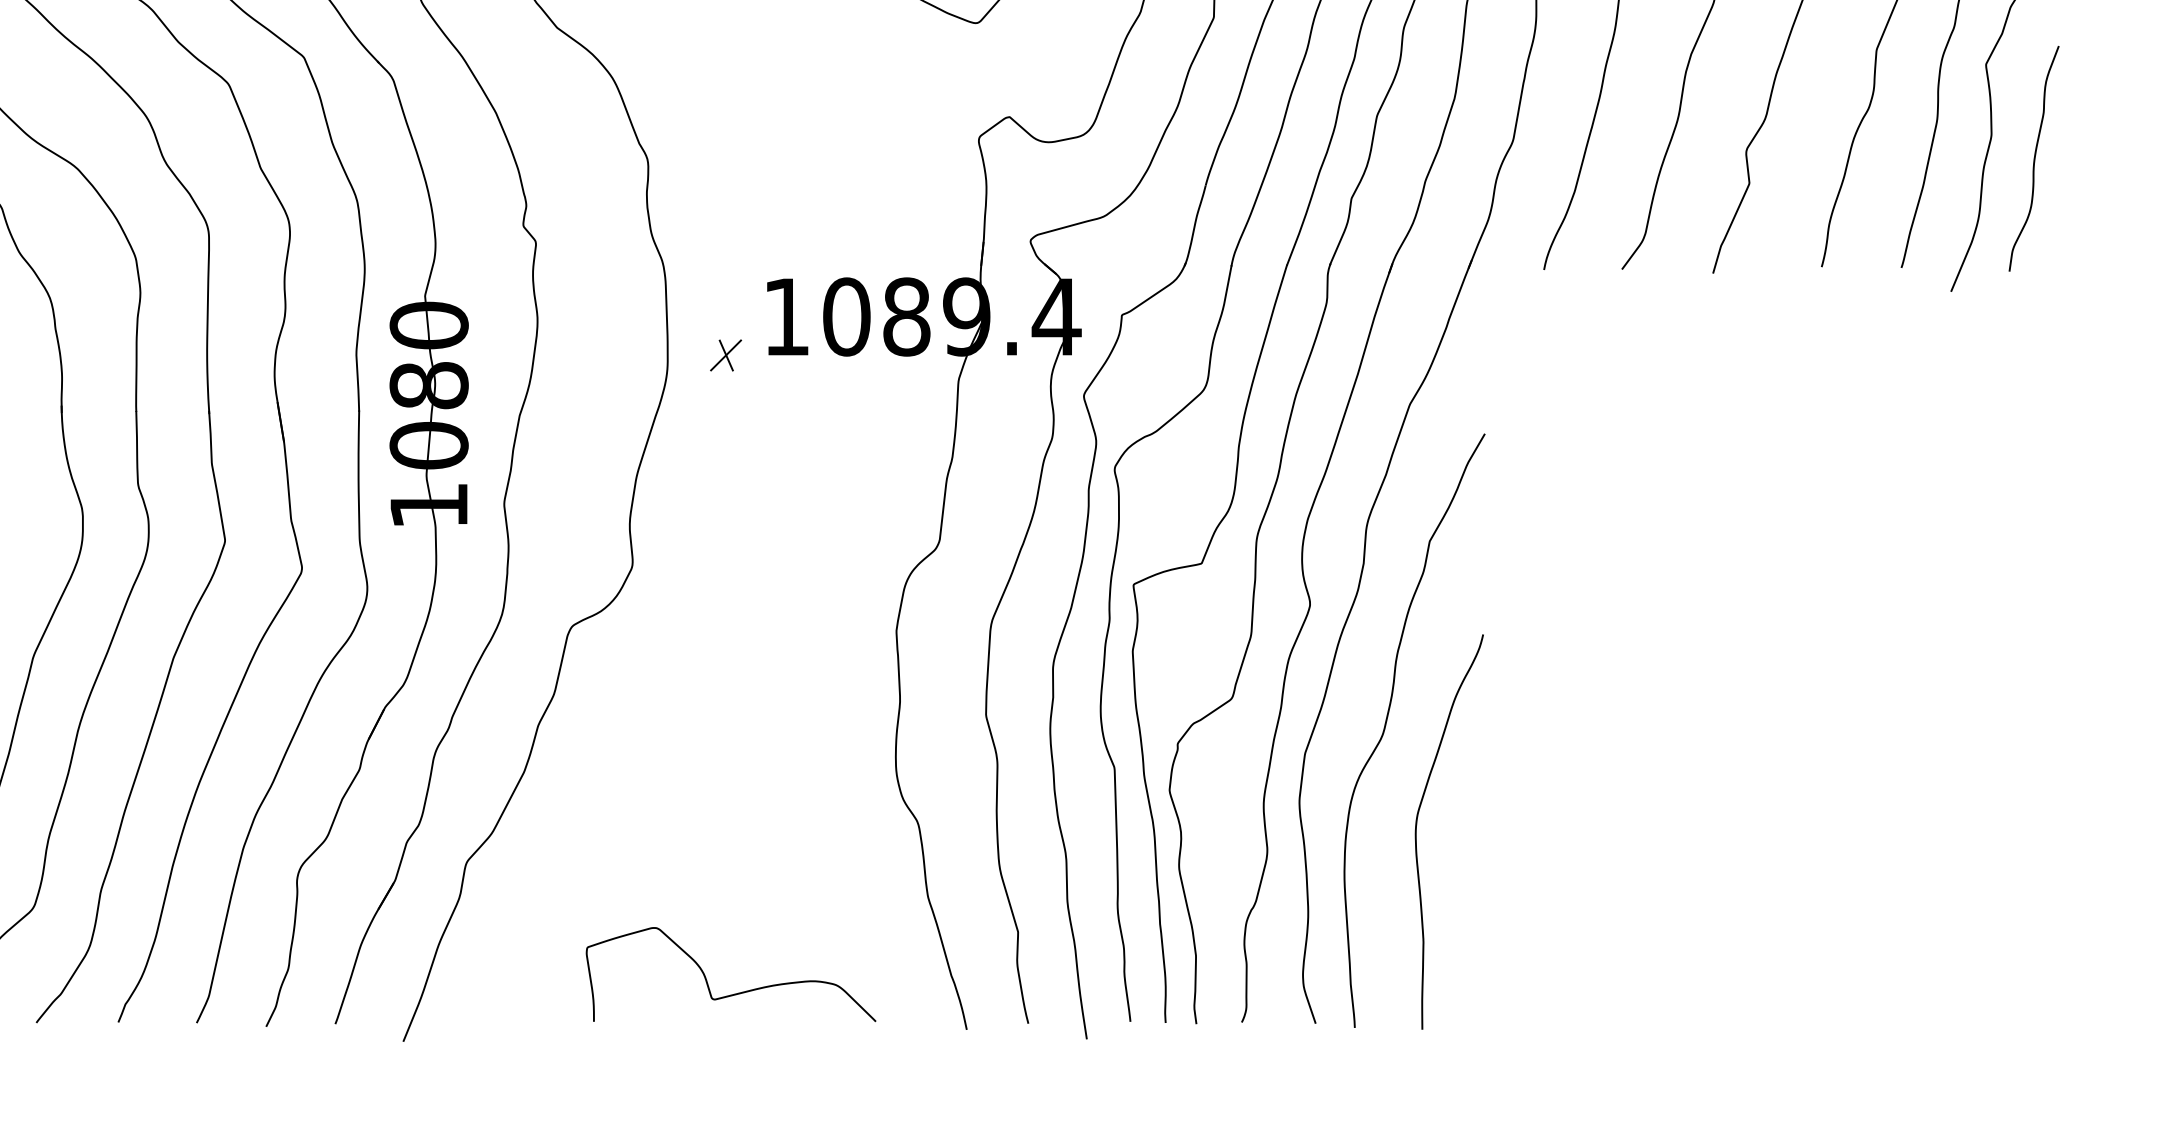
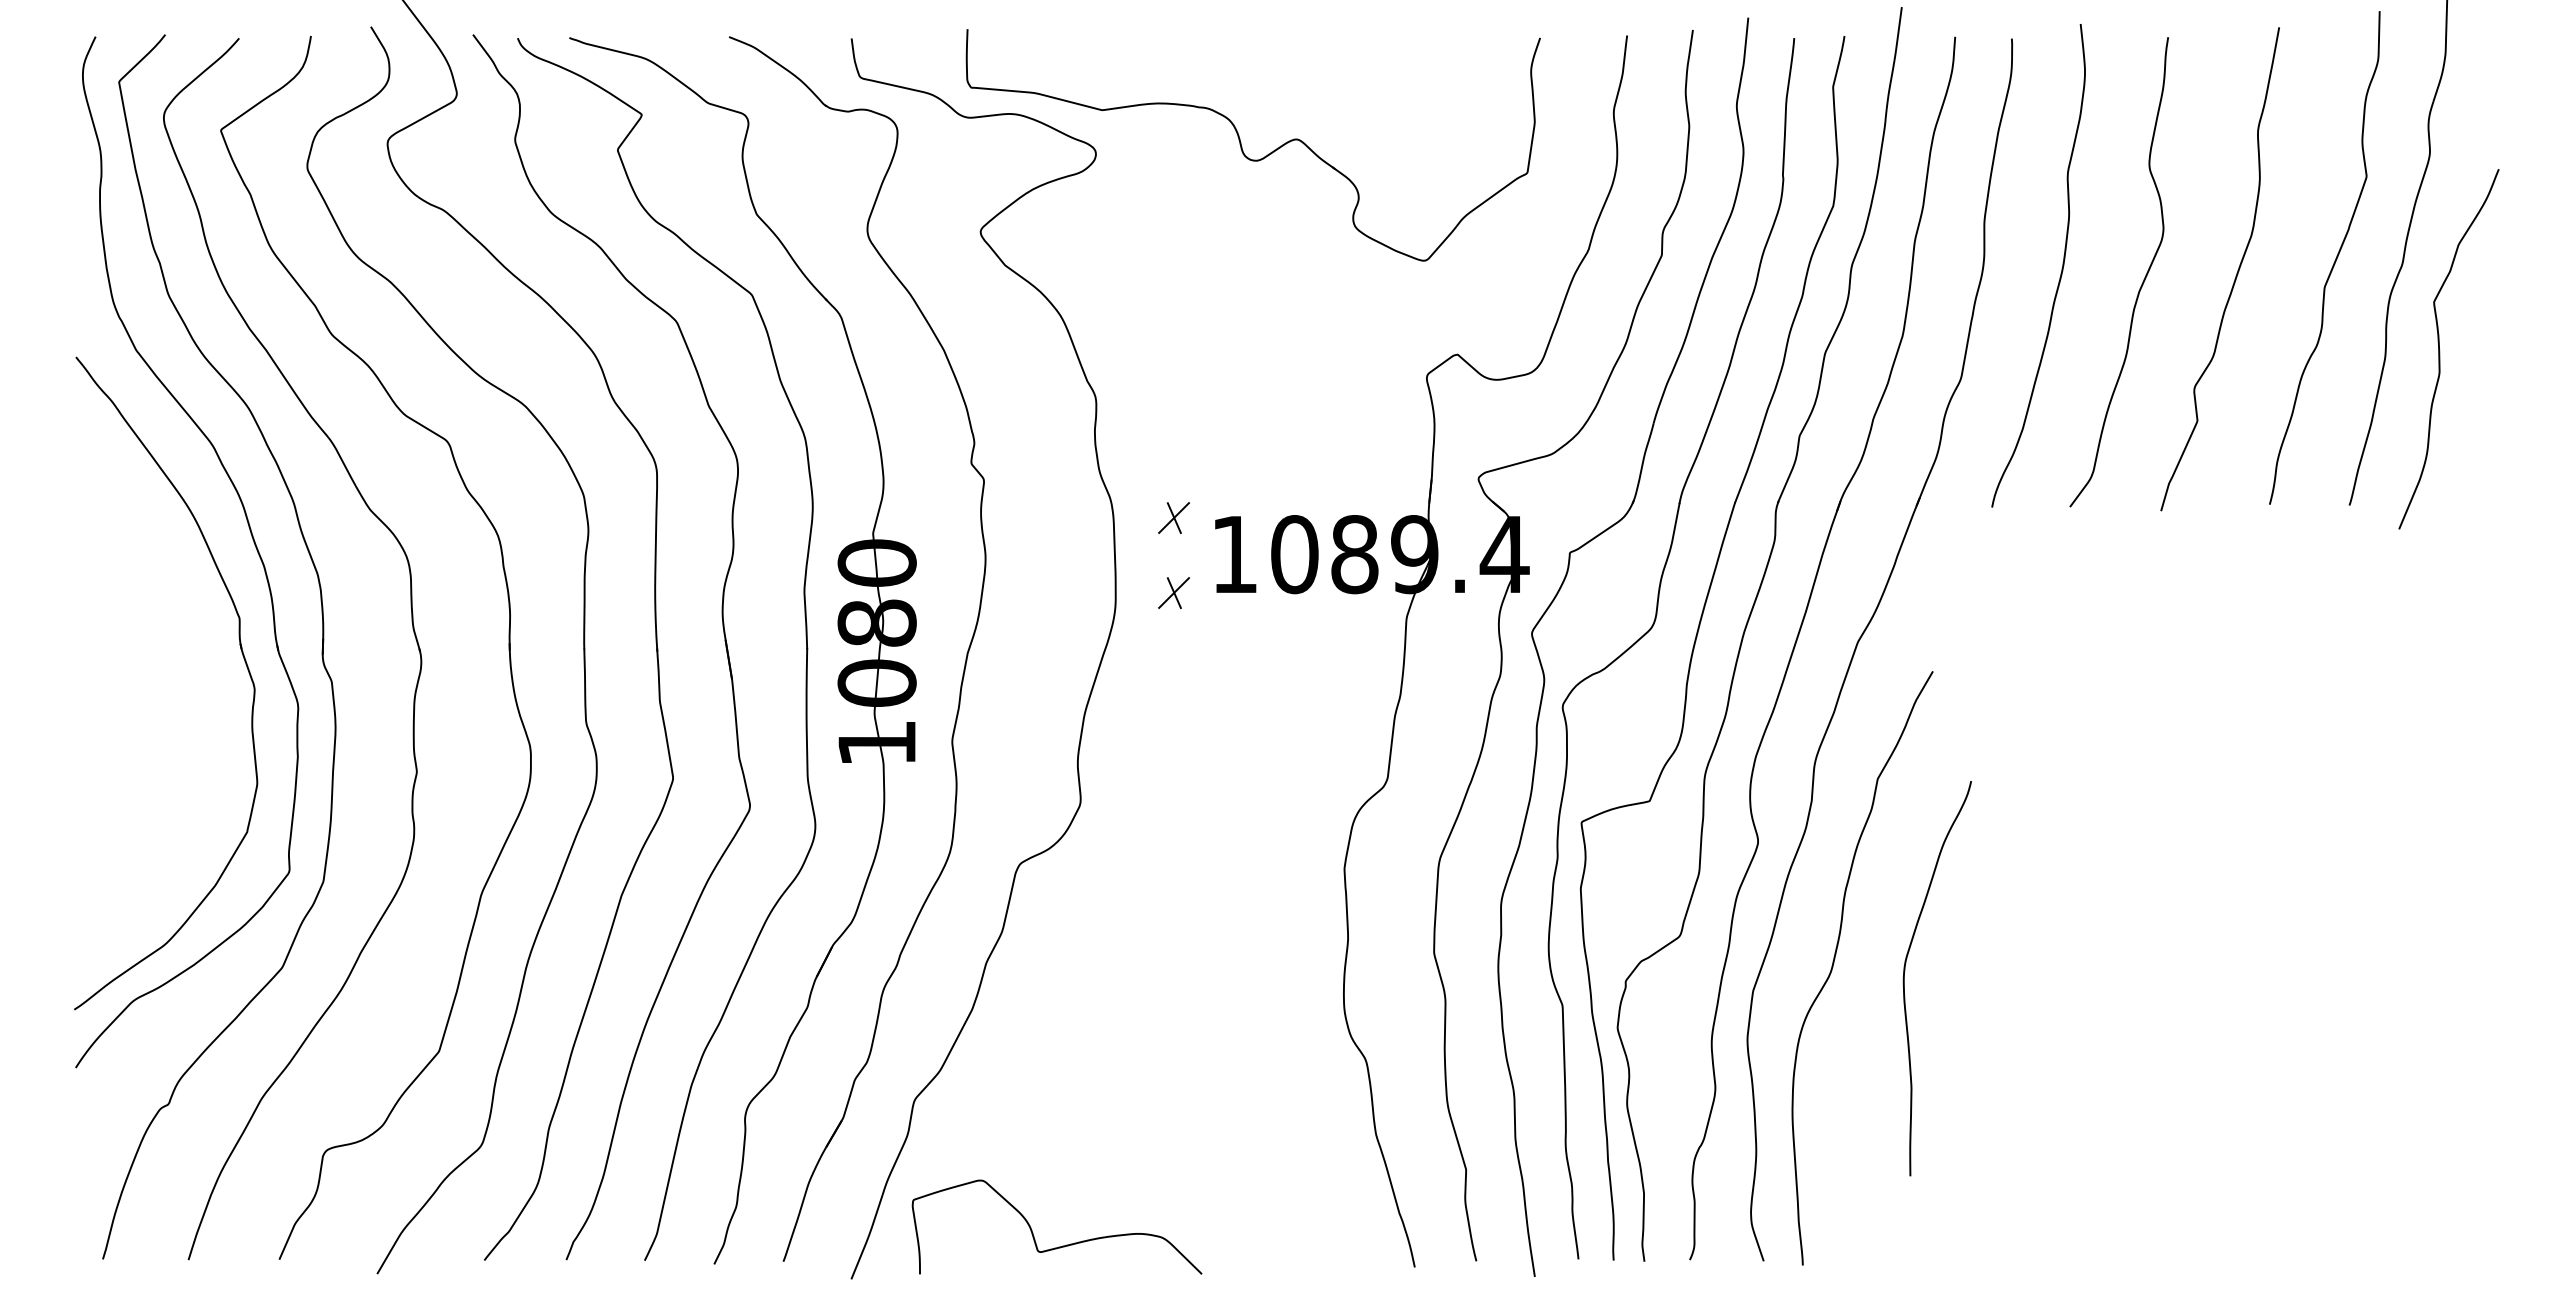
curve: (2033, 158) -> (2481, 396), removed
part: (725, 279) -> (1173, 517), added
curve: (1417, 824) -> (1905, 971), moved
curve: (736, 992) -> (1062, 1245), moved

